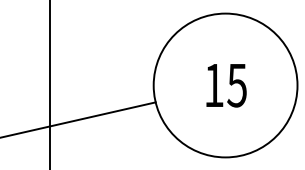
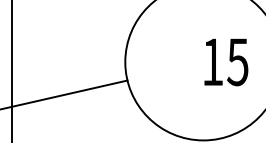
text: (226, 85) -> (226, 62), moved

